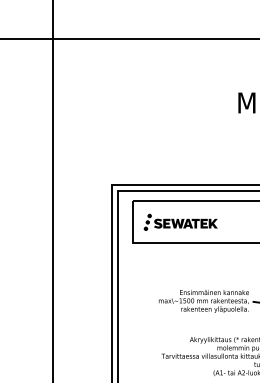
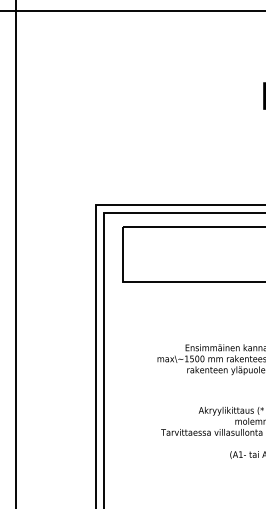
part: (180, 221) -> (186, 253), removed

